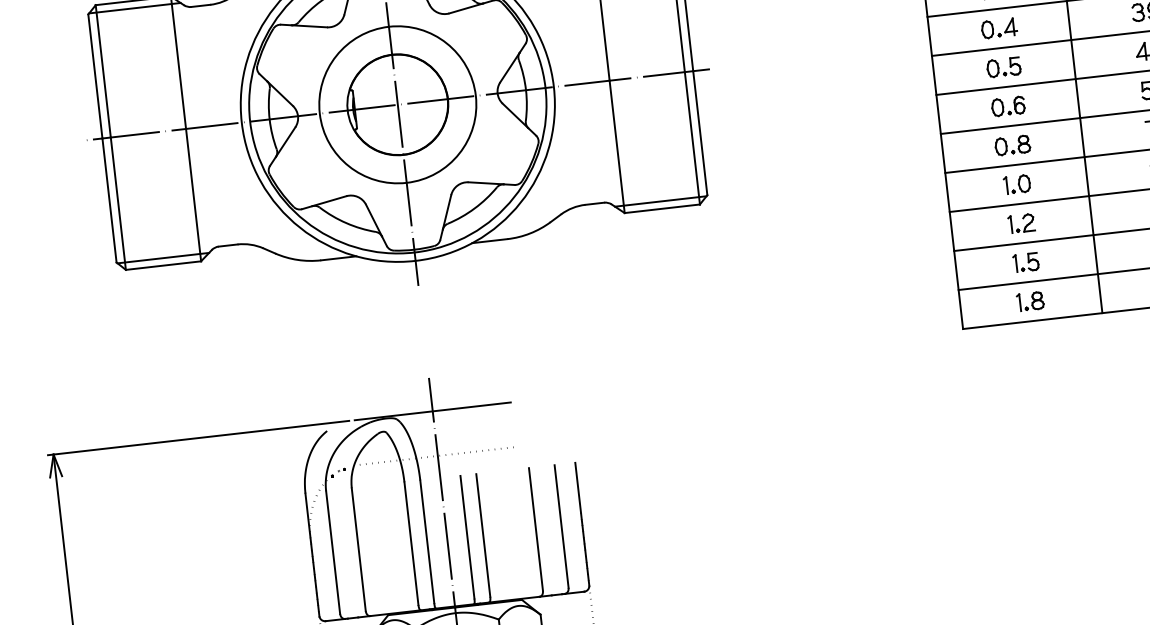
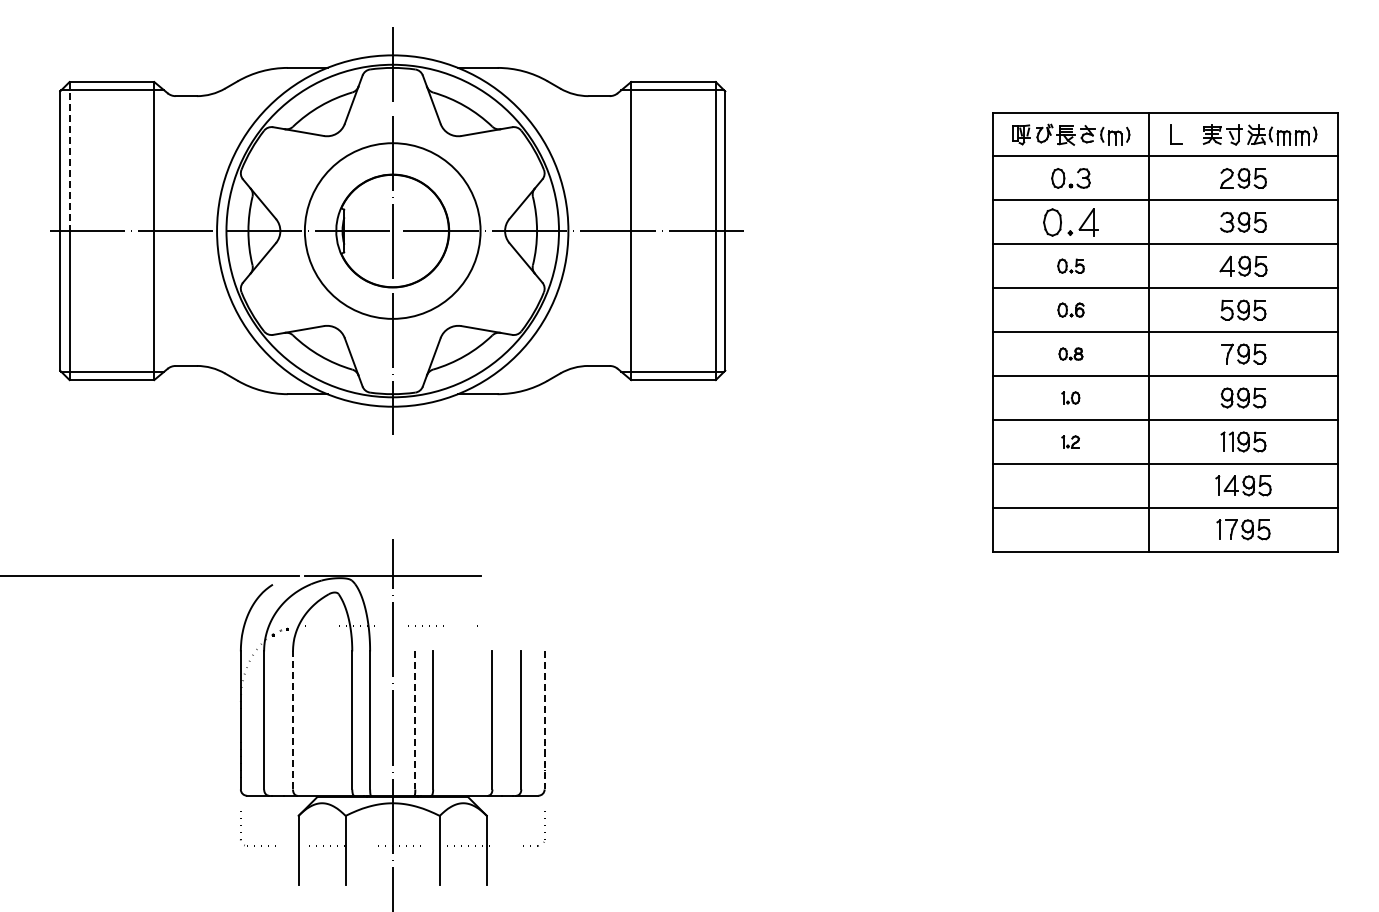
part: (998, 27) -> (1070, 221), size x1.4
part: (1003, 66) -> (1070, 265), size x0.7
line: (103, 71) -> (69, 156), solid -> dashed
part: (1007, 105) -> (1070, 309), size x0.7
part: (1012, 145) -> (1070, 353), size x0.6
part: (1016, 184) -> (1070, 397), size x0.6
part: (1021, 223) -> (1070, 441), size x0.6
part: (1025, 262) -> (1070, 485), removed
part: (1030, 301) -> (1070, 529), removed
line: (582, 524) -> (544, 720), solid -> dashed
line: (467, 537) -> (415, 720), solid -> dashed
line: (358, 548) -> (292, 719), solid -> dashed

